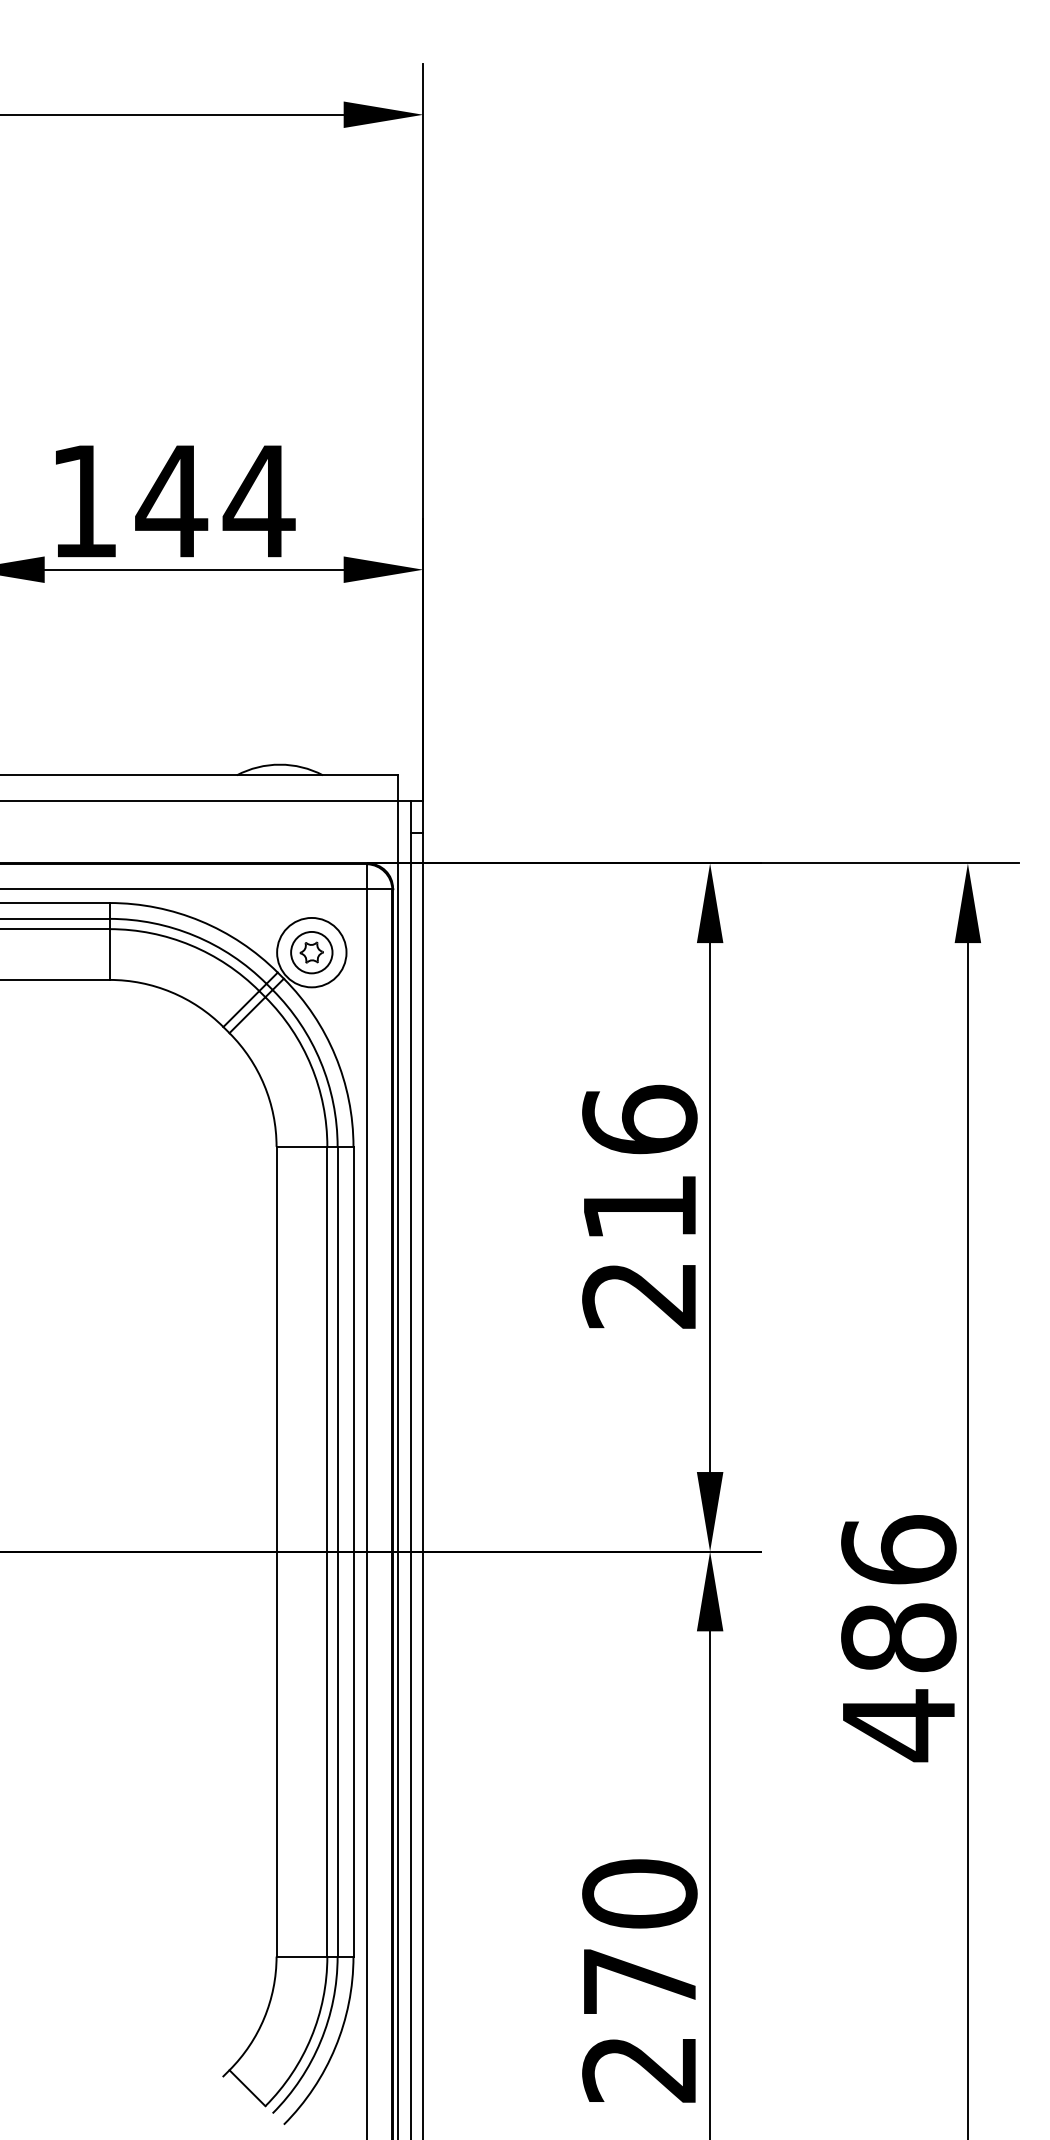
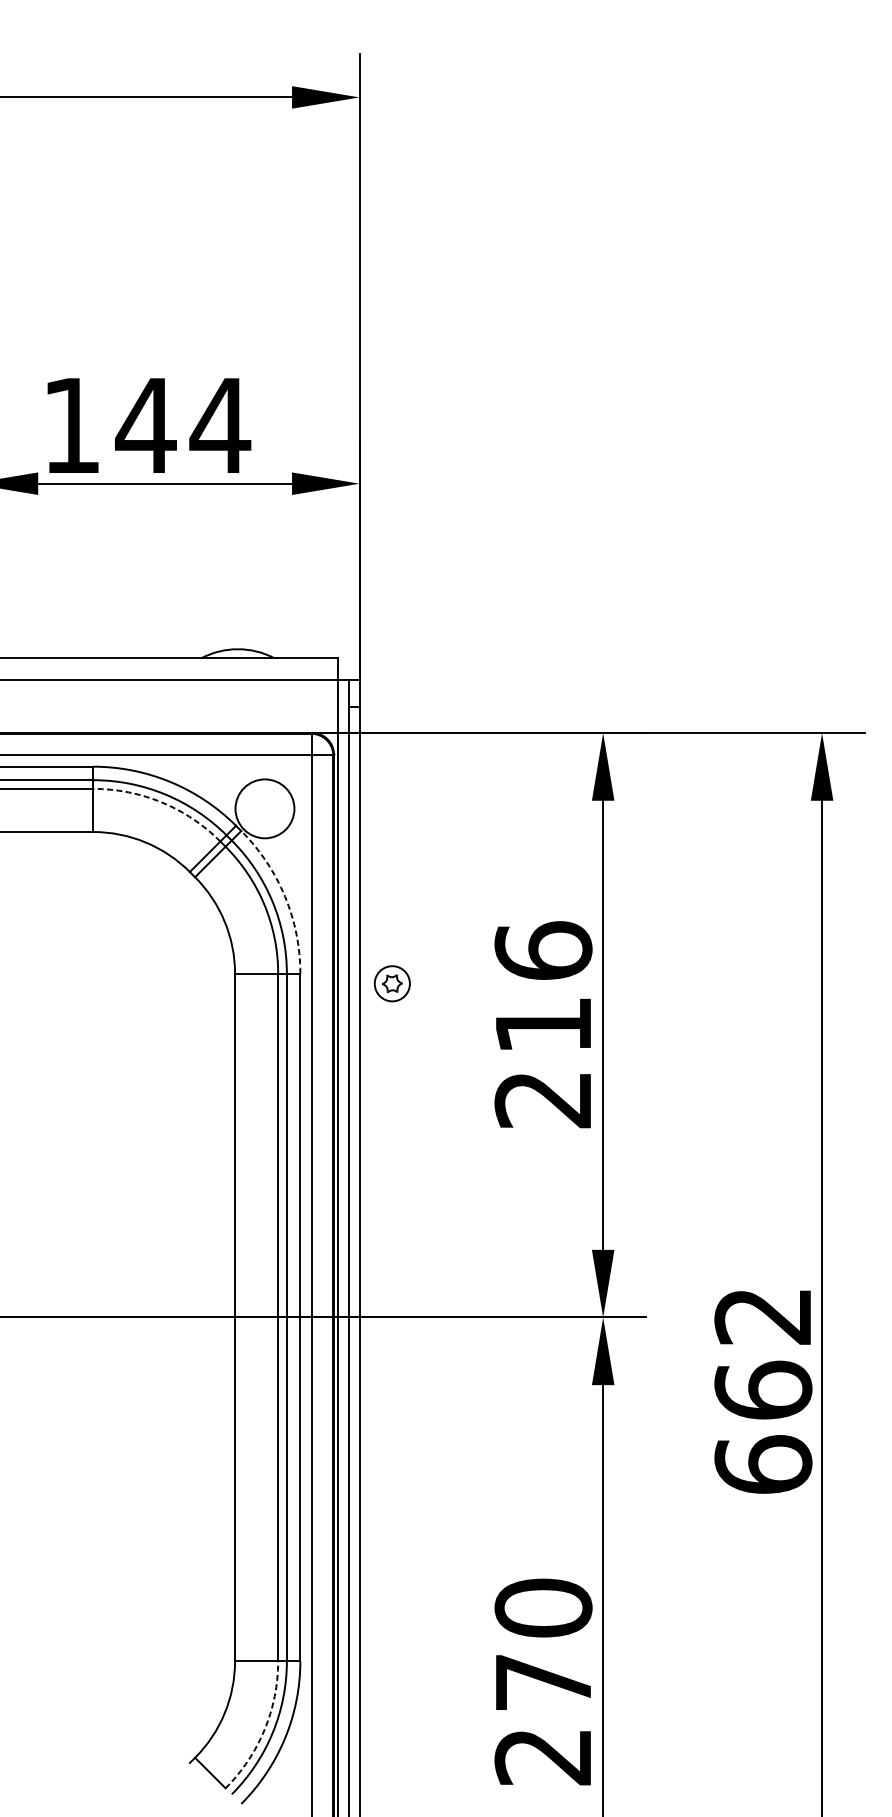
arc: (190, 945) -> (161, 802), solid -> dashed
part: (311, 952) -> (392, 983), moved
arc: (335, 1055) -> (285, 896), solid -> dashed
text: (898, 1638) -> (763, 1391), 486 -> 662
arc: (311, 2037) -> (264, 1730), solid -> dashed

